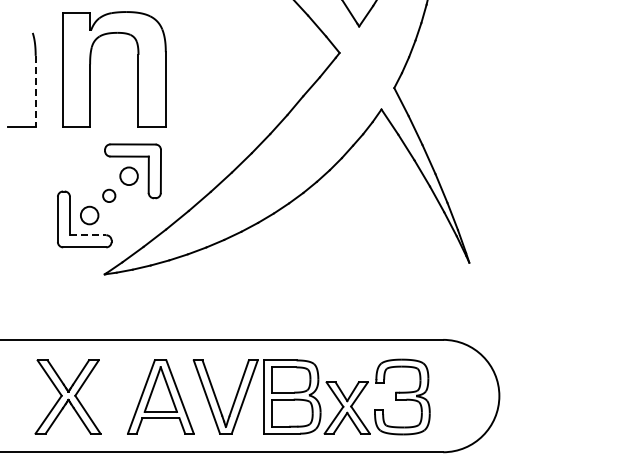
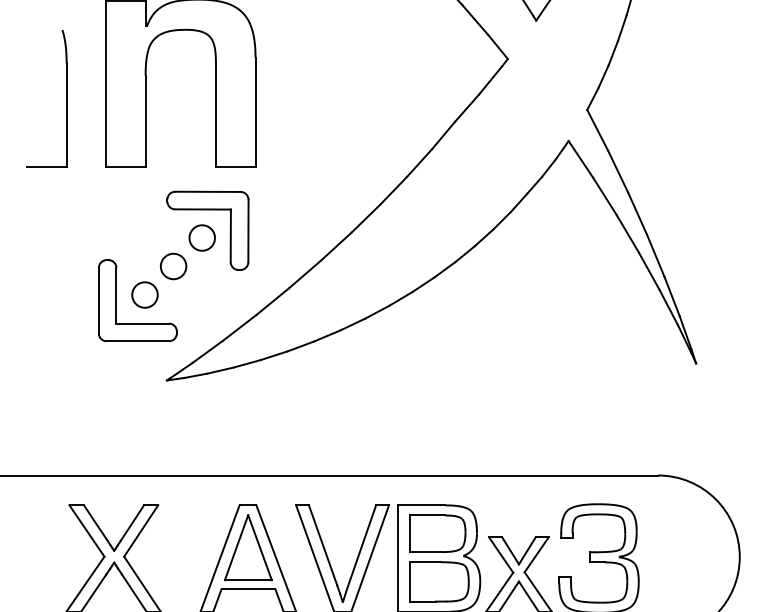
line: (35, 91) -> (66, 114), dashed -> solid
circle: (108, 195) -> (172, 265), size x1.43
line: (88, 235) -> (143, 324), dashed -> solid

